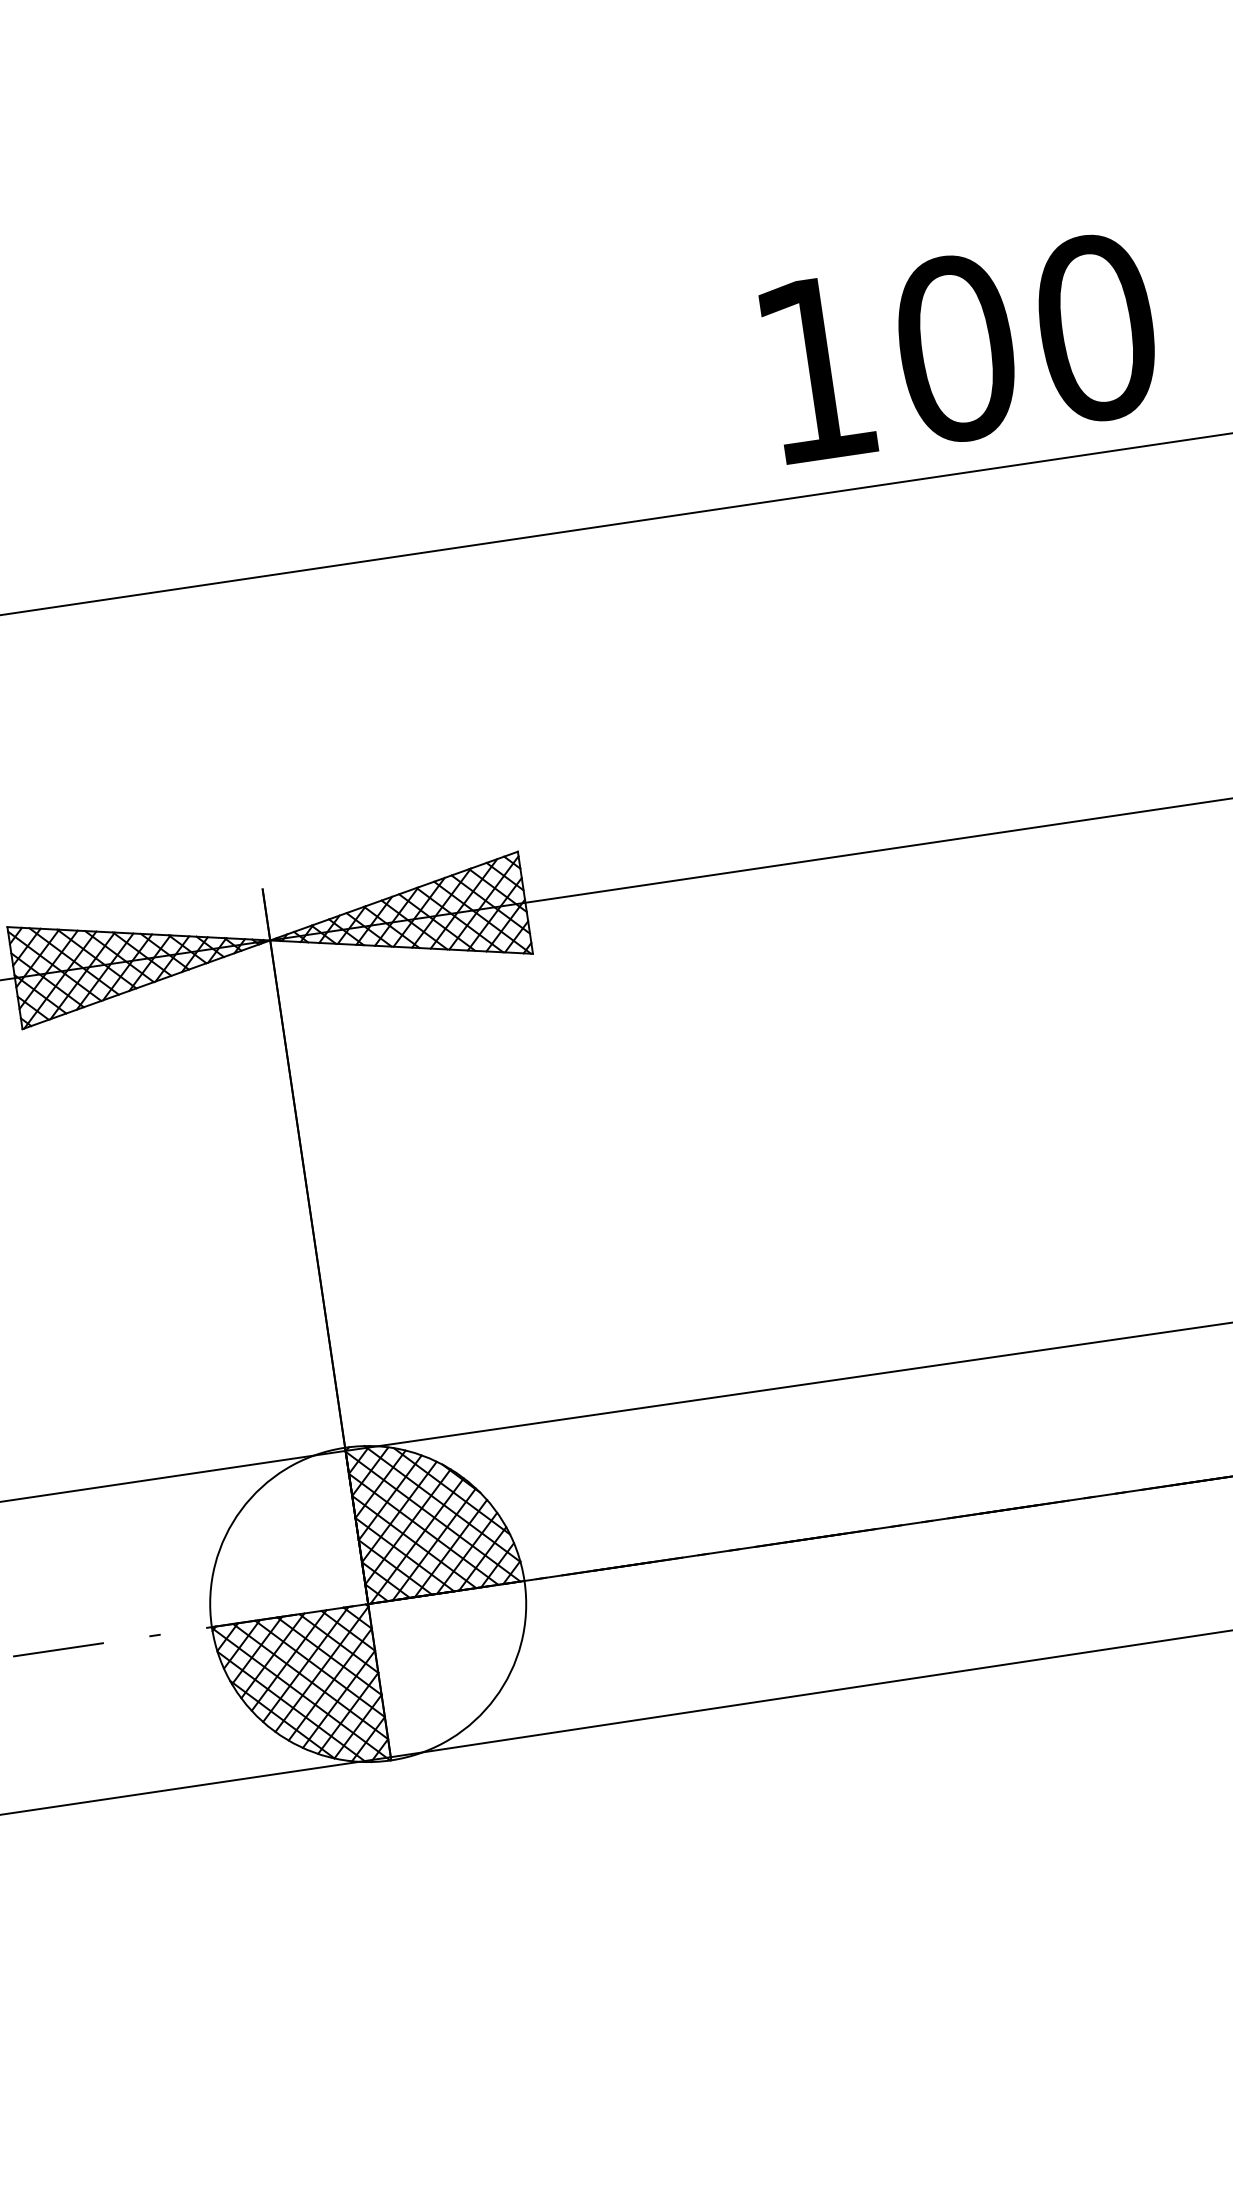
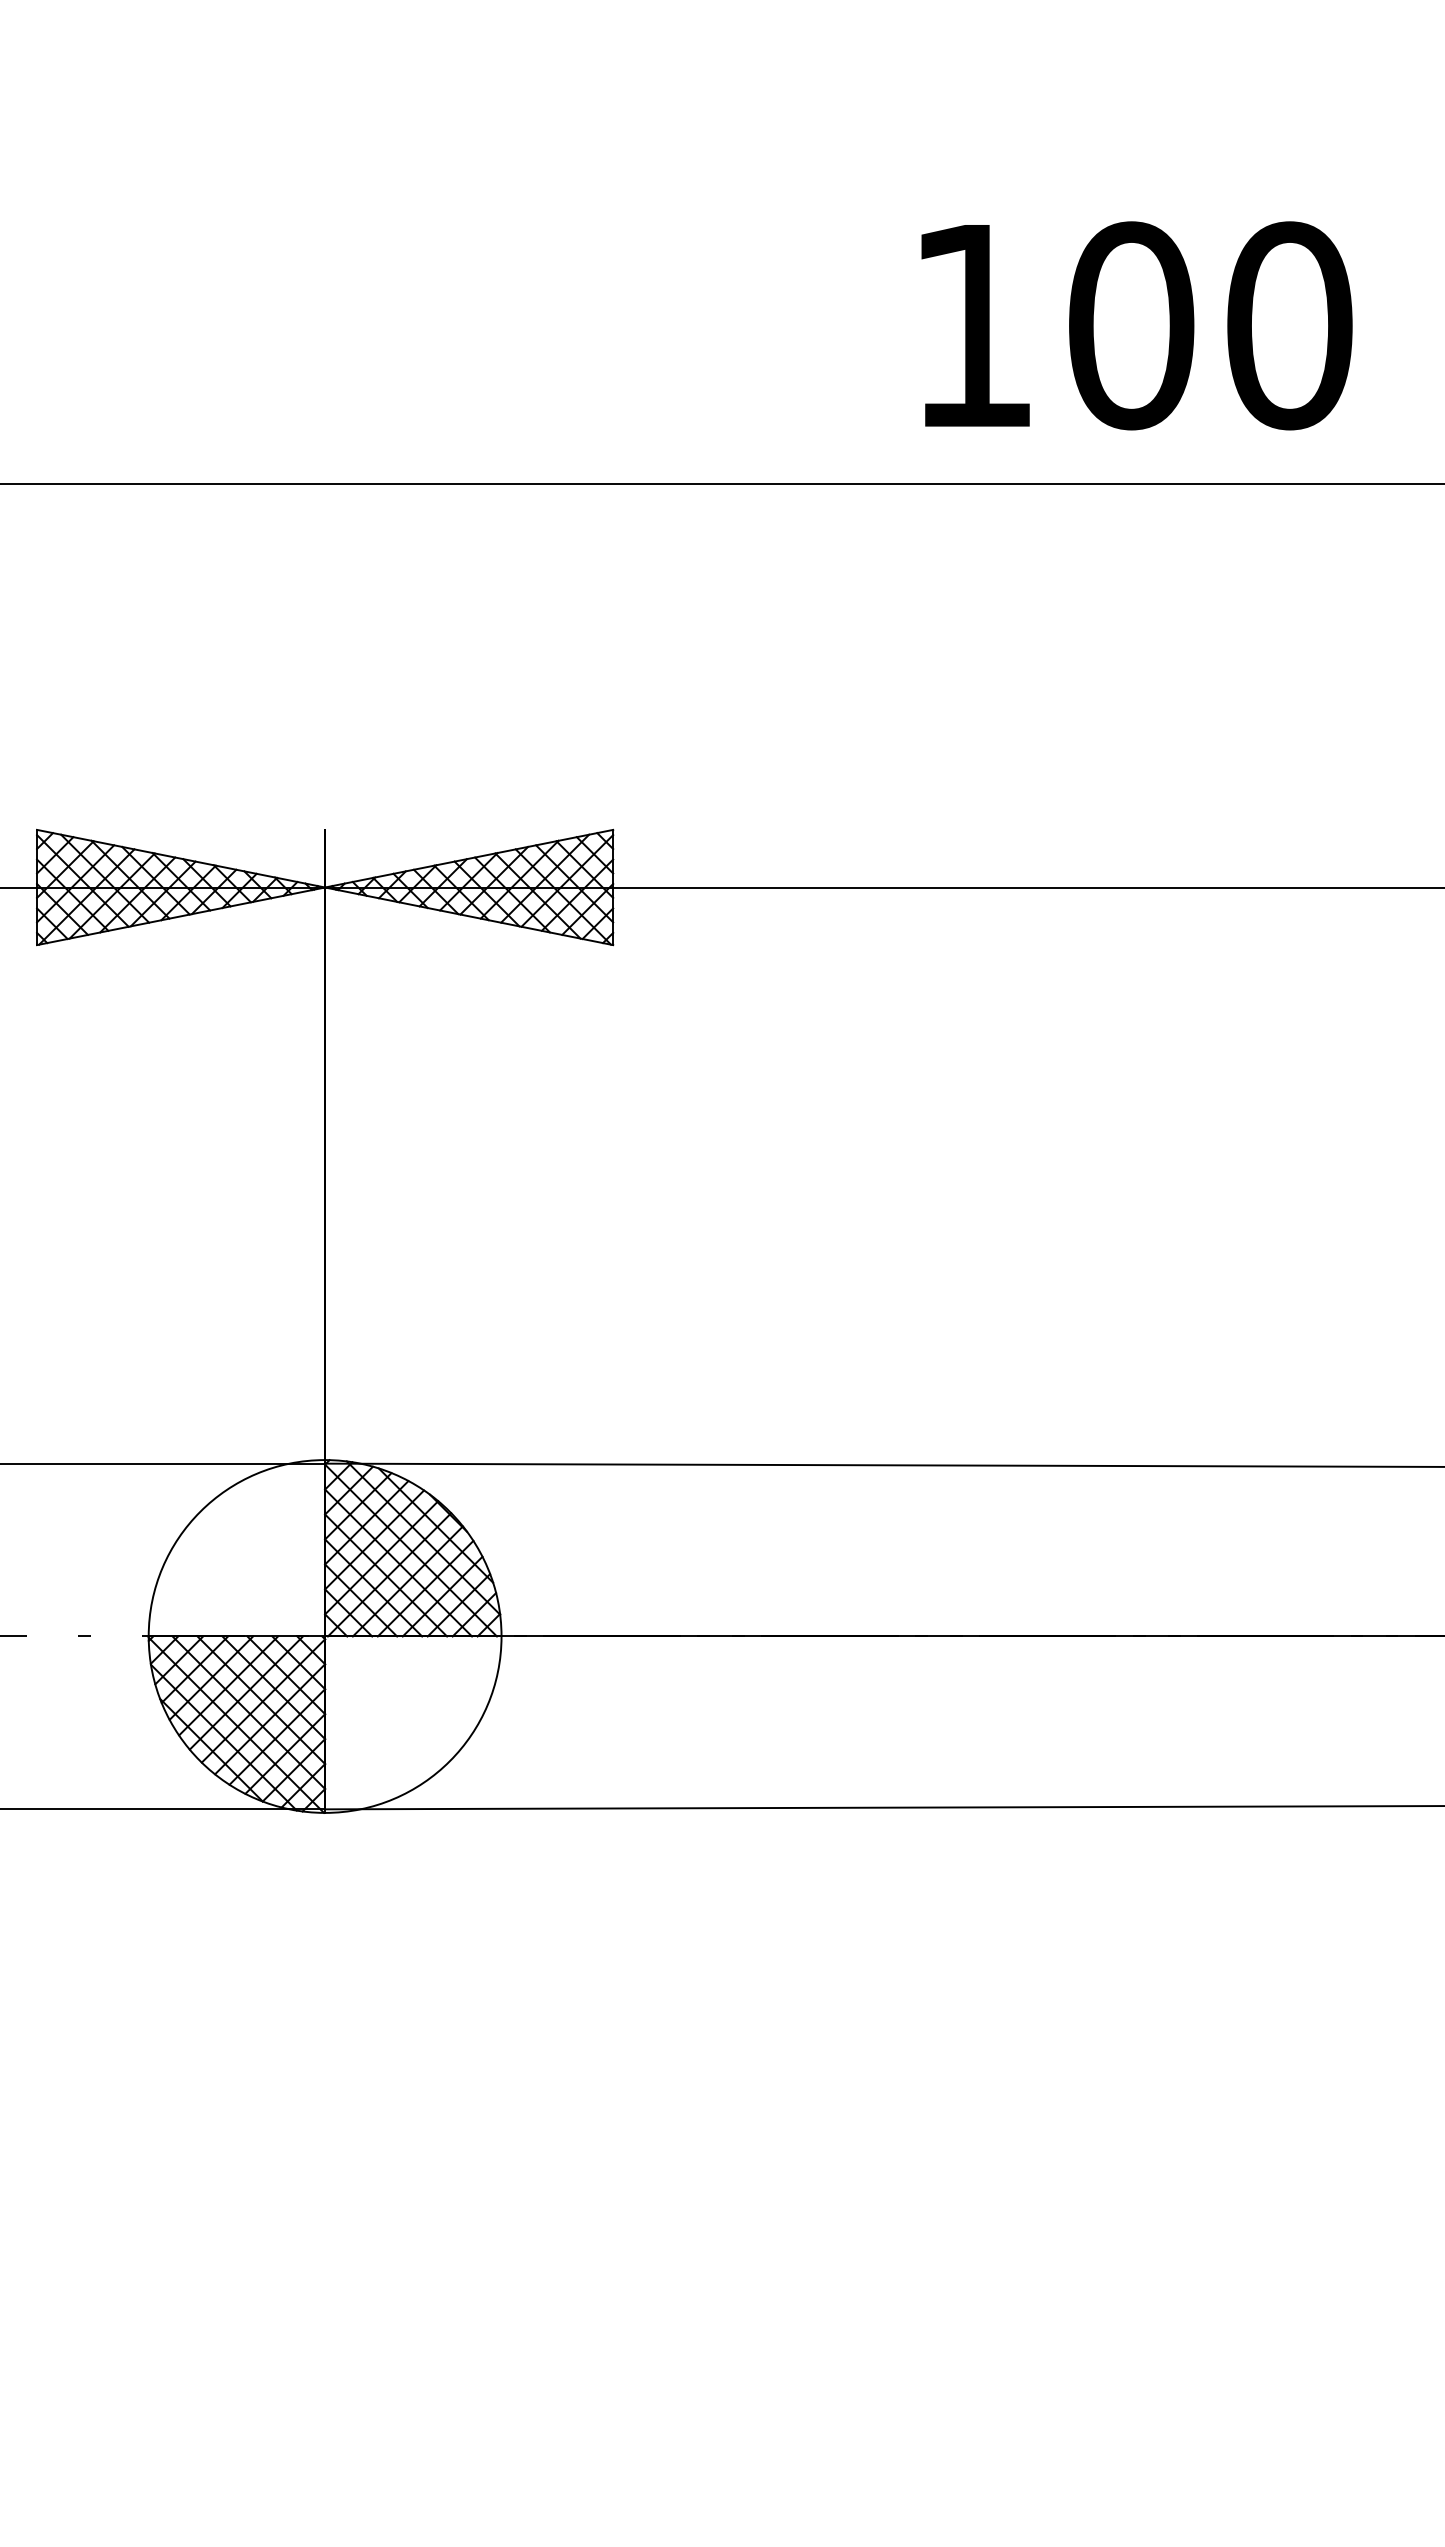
text: (960, 347) -> (1136, 325), moved

